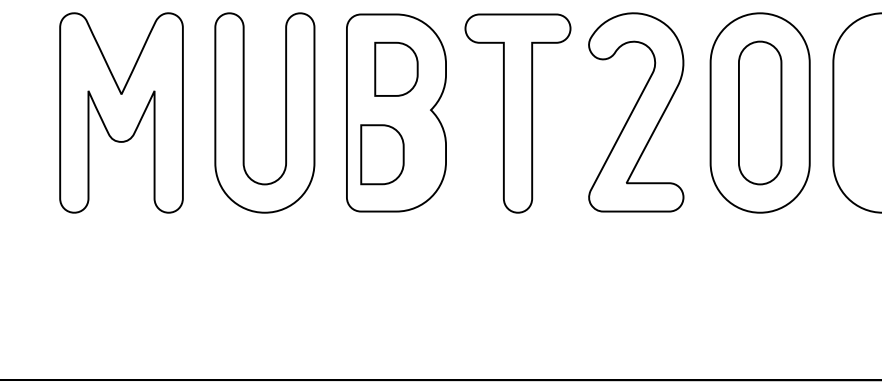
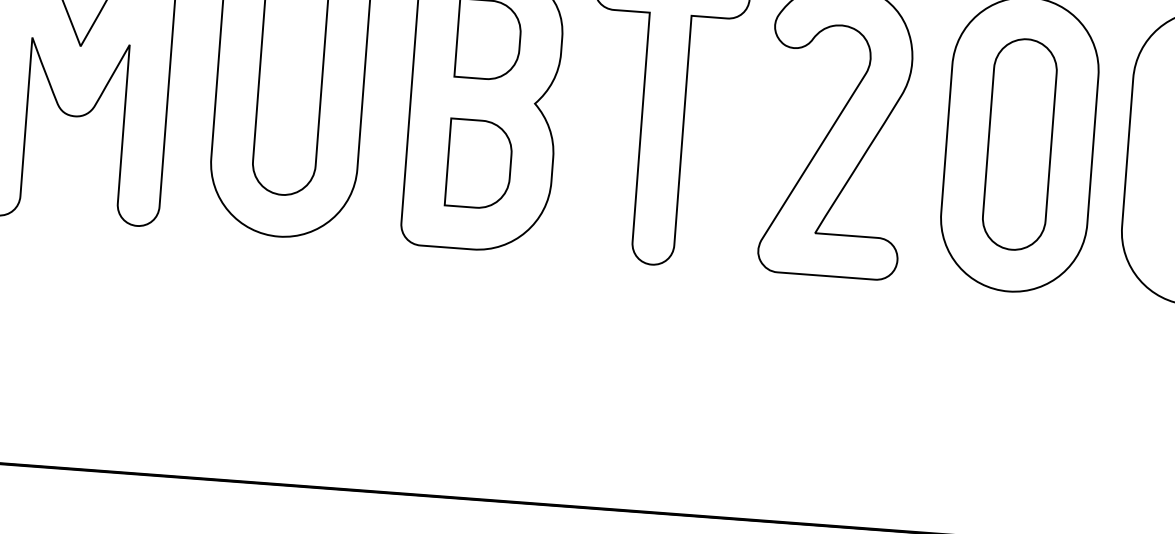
part: (382, 154) -> (479, 163), moved

